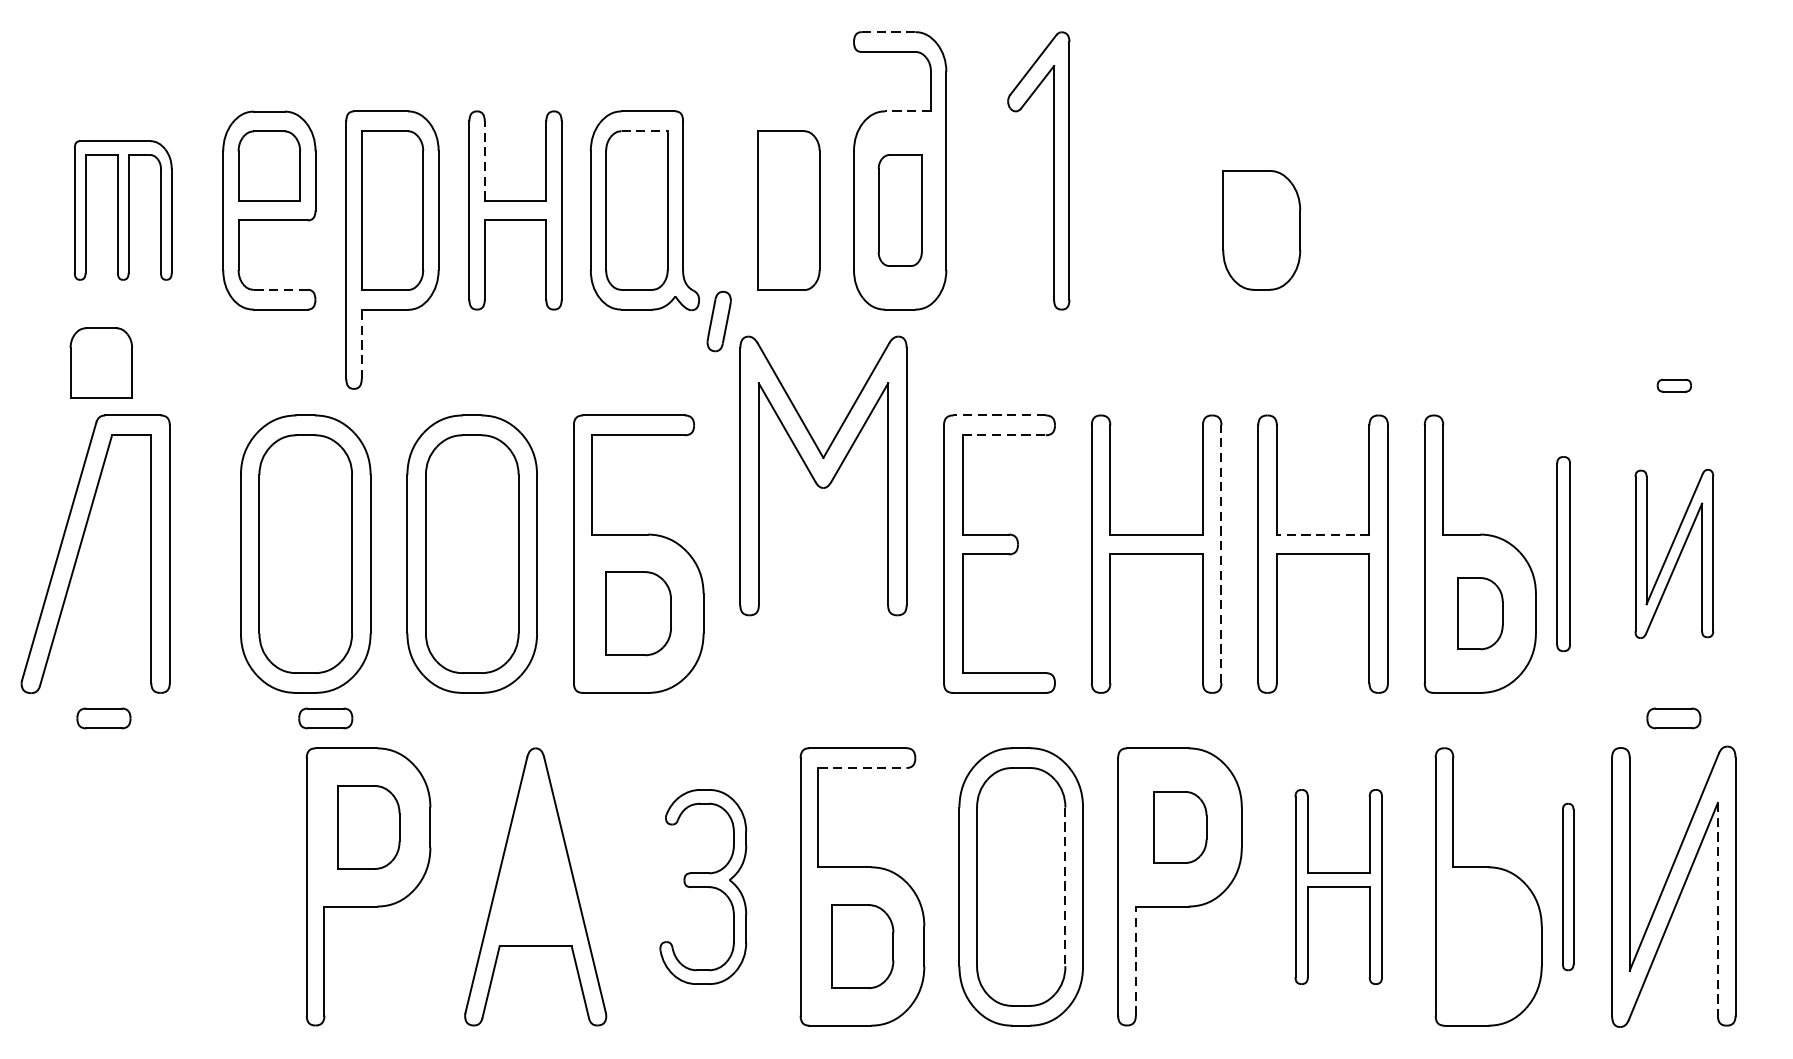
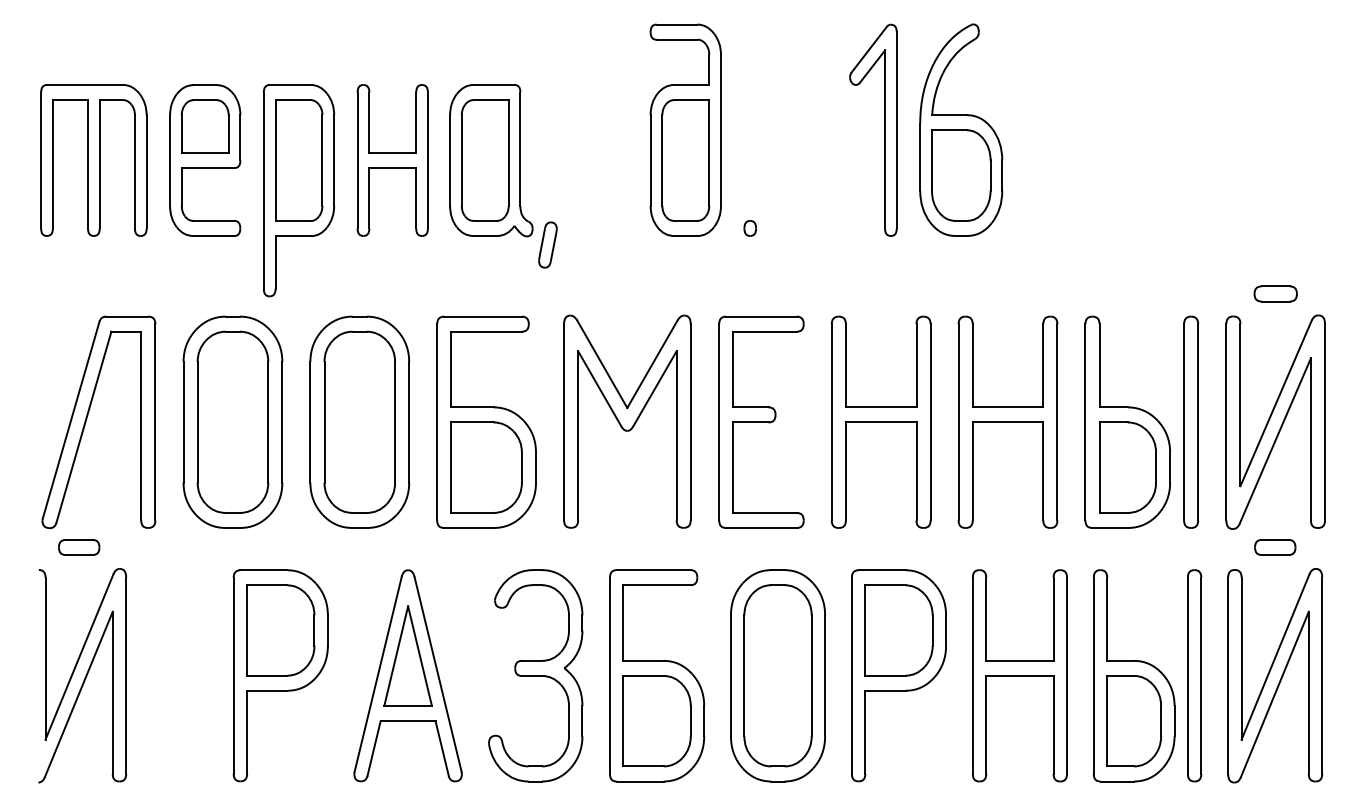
line: (887, 32) -> (676, 24), dashed -> solid
line: (907, 110) -> (691, 84), dashed -> solid
line: (645, 131) -> (491, 100), dashed -> solid
line: (484, 160) -> (369, 122), dashed -> solid
part: (1053, 169) -> (884, 129), moved
part: (1262, 169) -> (961, 129), added
part: (122, 210) -> (93, 160), size x1.43
part: (789, 210) -> (601, 160), removed
part: (899, 210) -> (685, 160), size x1.43
line: (280, 289) -> (213, 220), dashed -> solid
part: (983, 299) -> (749, 228), added
line: (361, 343) -> (275, 261), dashed -> solid
part: (100, 362) -> (76, 276), removed
part: (1674, 385) -> (1275, 293), size x1.67
line: (999, 415) -> (761, 316), dashed -> solid
line: (1004, 434) -> (765, 331), dashed -> solid
part: (823, 475) -> (627, 421), moved
line: (1322, 534) -> (1007, 407), dashed -> solid
part: (80, 550) -> (87, 419), moved
line: (1221, 553) -> (930, 421), dashed -> solid
part: (1563, 553) -> (1191, 421), size x1.43
part: (1674, 553) -> (1275, 421), size x1.67
part: (638, 613) -> (486, 467), size x1.43
part: (1479, 613) -> (1127, 467), size x1.67
part: (326, 718) -> (248, 547), removed
line: (863, 768) -> (657, 585), dashed -> solid
part: (368, 827) -> (280, 630), size x1.43
part: (1179, 827) -> (898, 630), size x1.67
part: (534, 860) -> (407, 655), added
part: (108, 886) -> (82, 675), added
part: (702, 886) -> (535, 675), size x1.43
part: (1338, 886) -> (1019, 675), size x1.43
part: (1567, 886) -> (1194, 675), size x1.67
line: (1065, 887) -> (811, 676), dashed -> solid
line: (1717, 910) -> (1308, 693), dashed -> solid
part: (861, 946) -> (656, 721), size x1.43
part: (1487, 946) -> (1133, 721), added
line: (1136, 961) -> (865, 732), dashed -> solid

